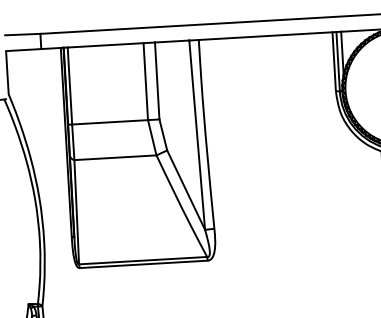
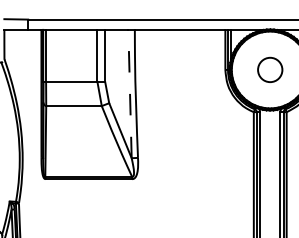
line: (197, 134) -> (130, 93), solid -> dashed

